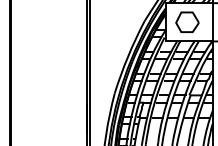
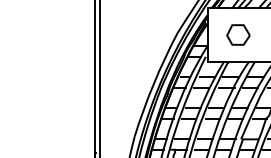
part: (187, 21) -> (238, 33), size x0.7

